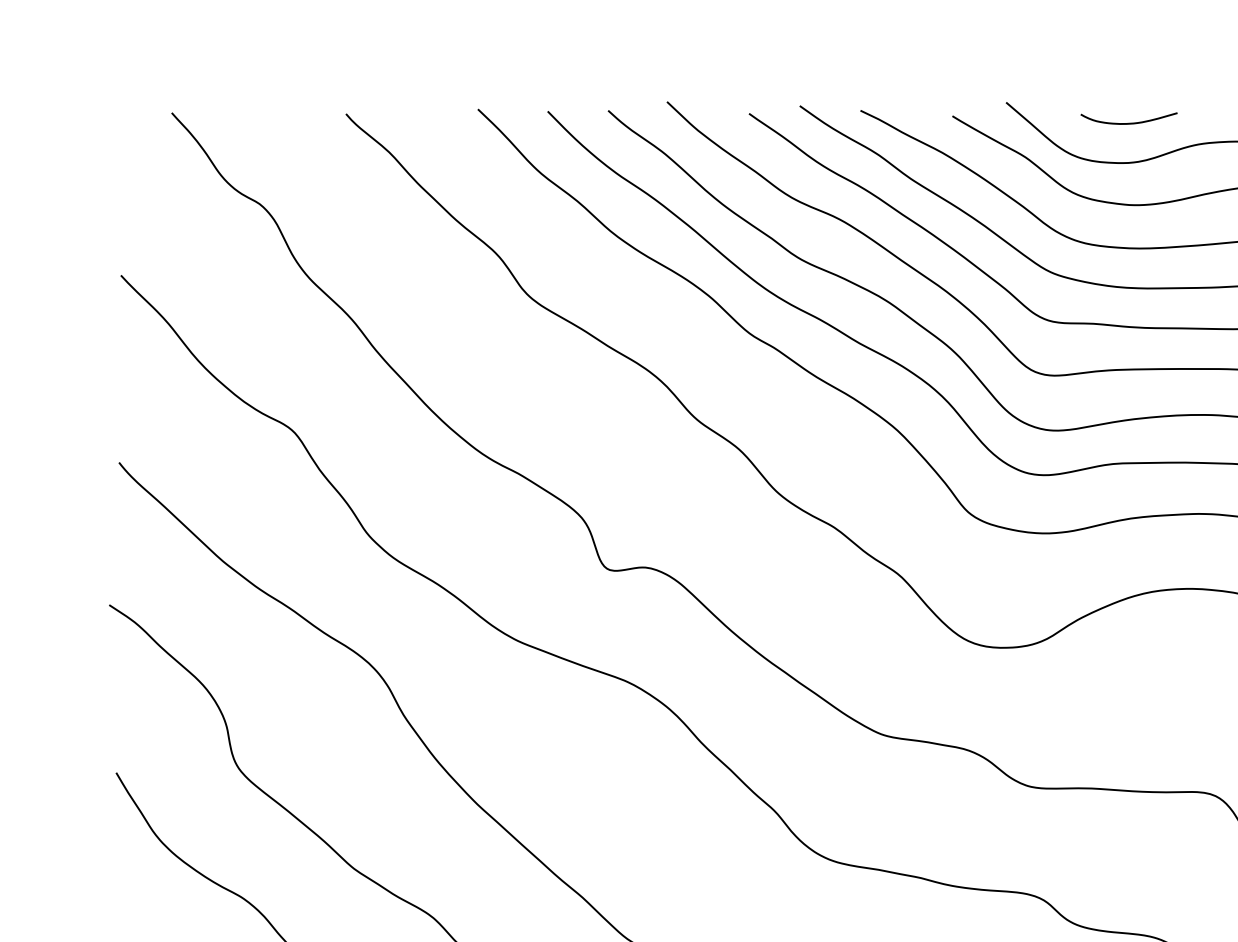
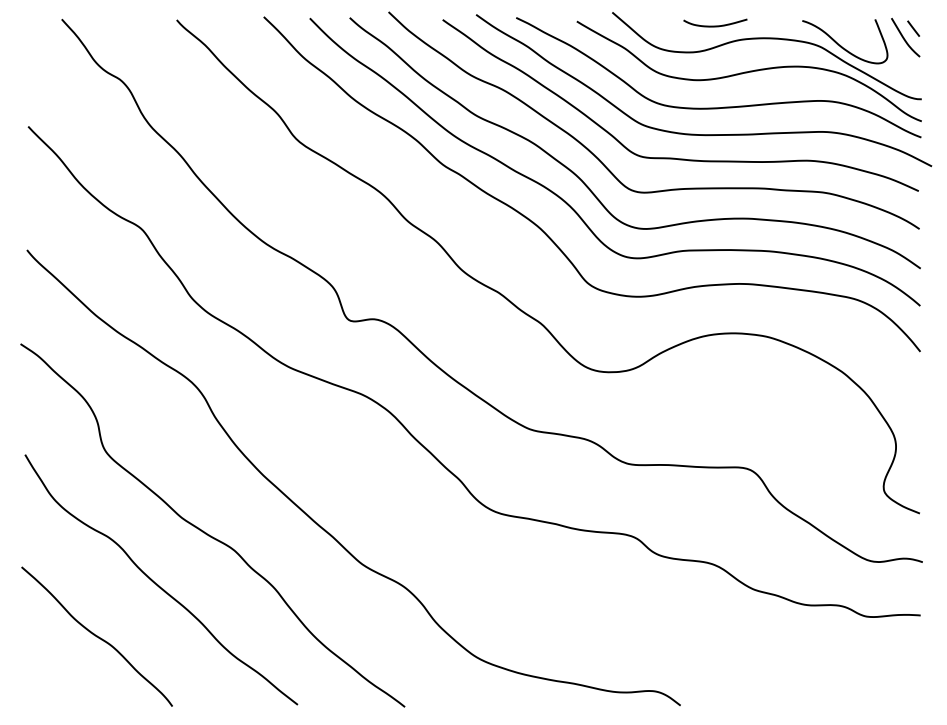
curve: (1129, 122) -> (715, 25), moved

